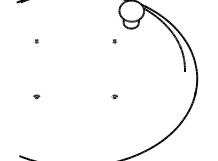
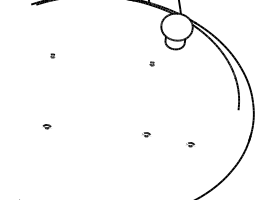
part: (149, 101) -> (190, 144), added

